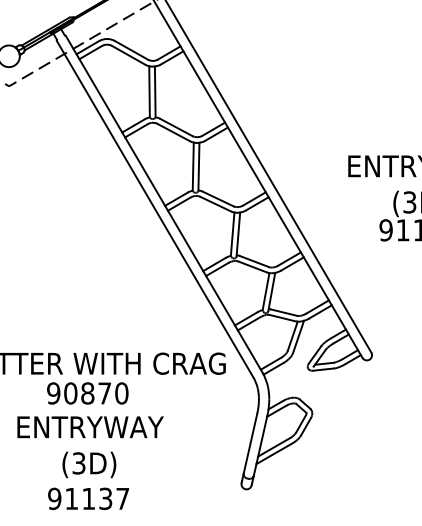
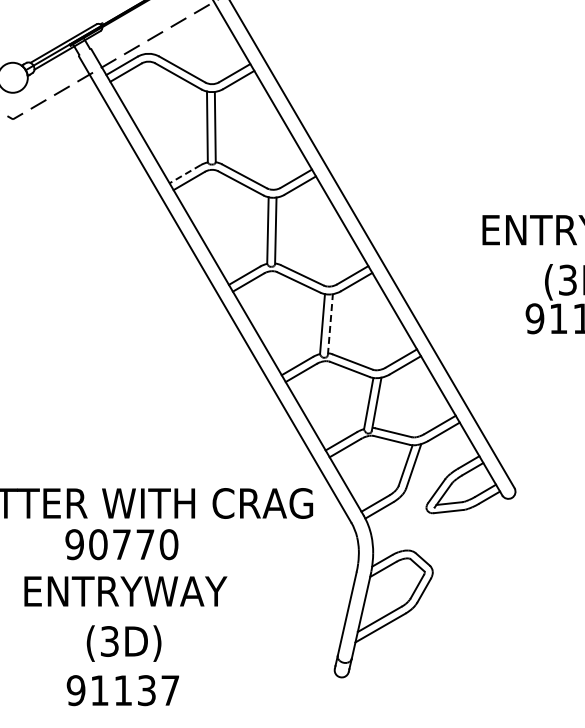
line: (133, 126) -> (184, 174), solid -> dashed
line: (238, 234) -> (330, 324), solid -> dashed
text: (87, 393) -> (121, 544), 90870 -> 90770

